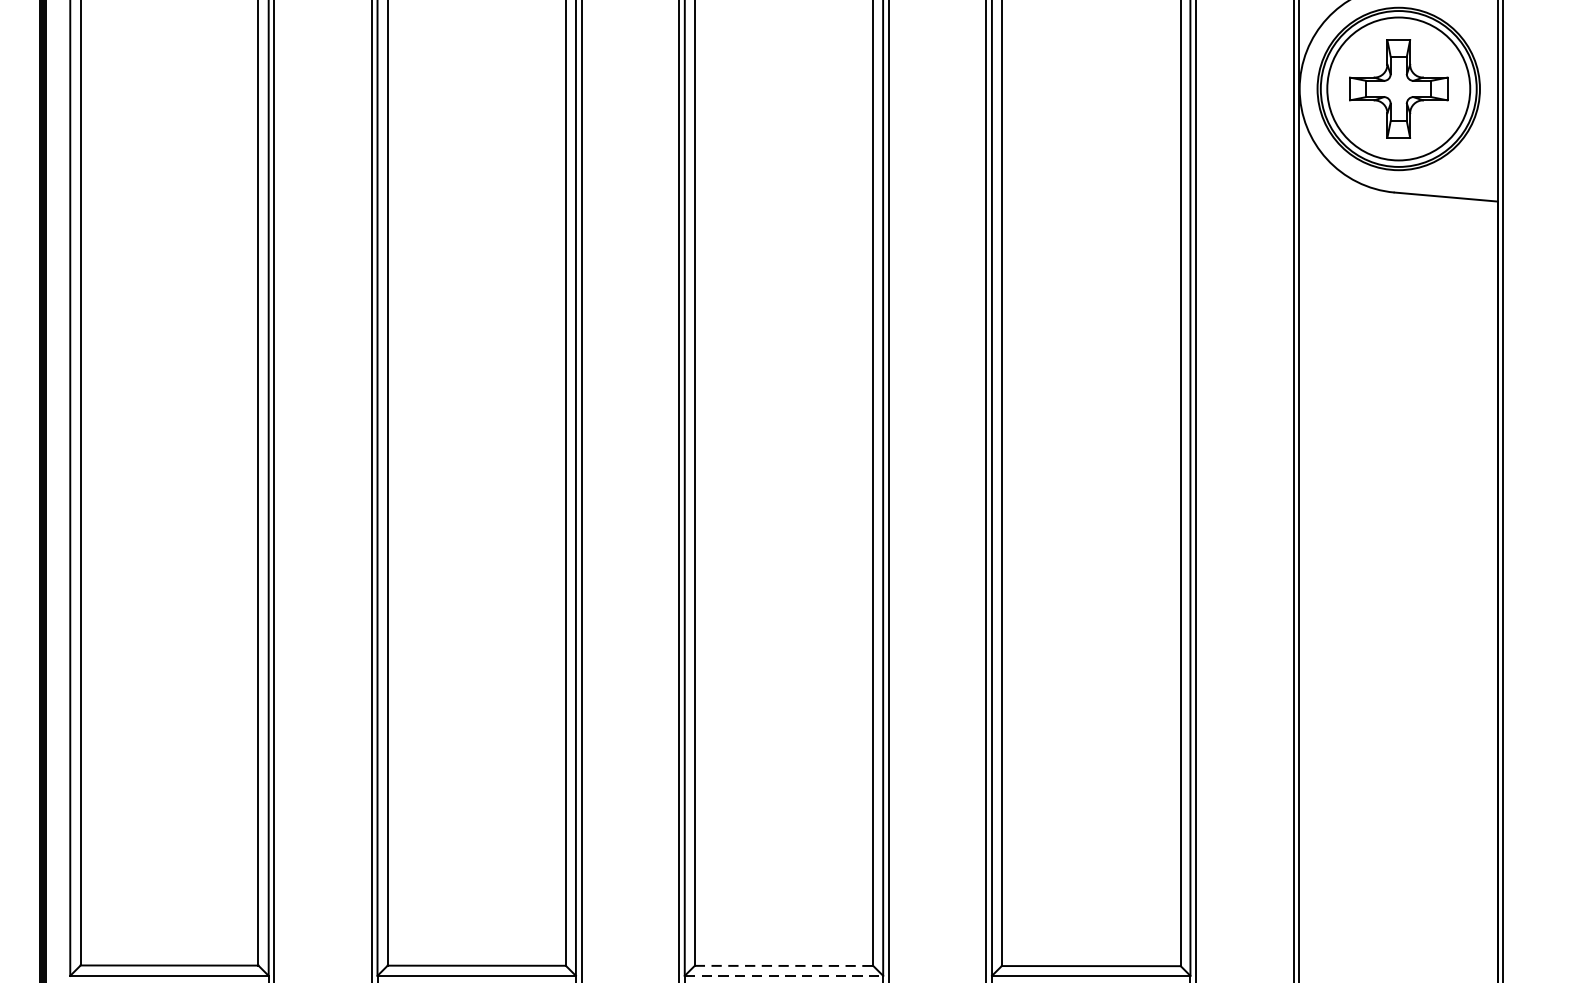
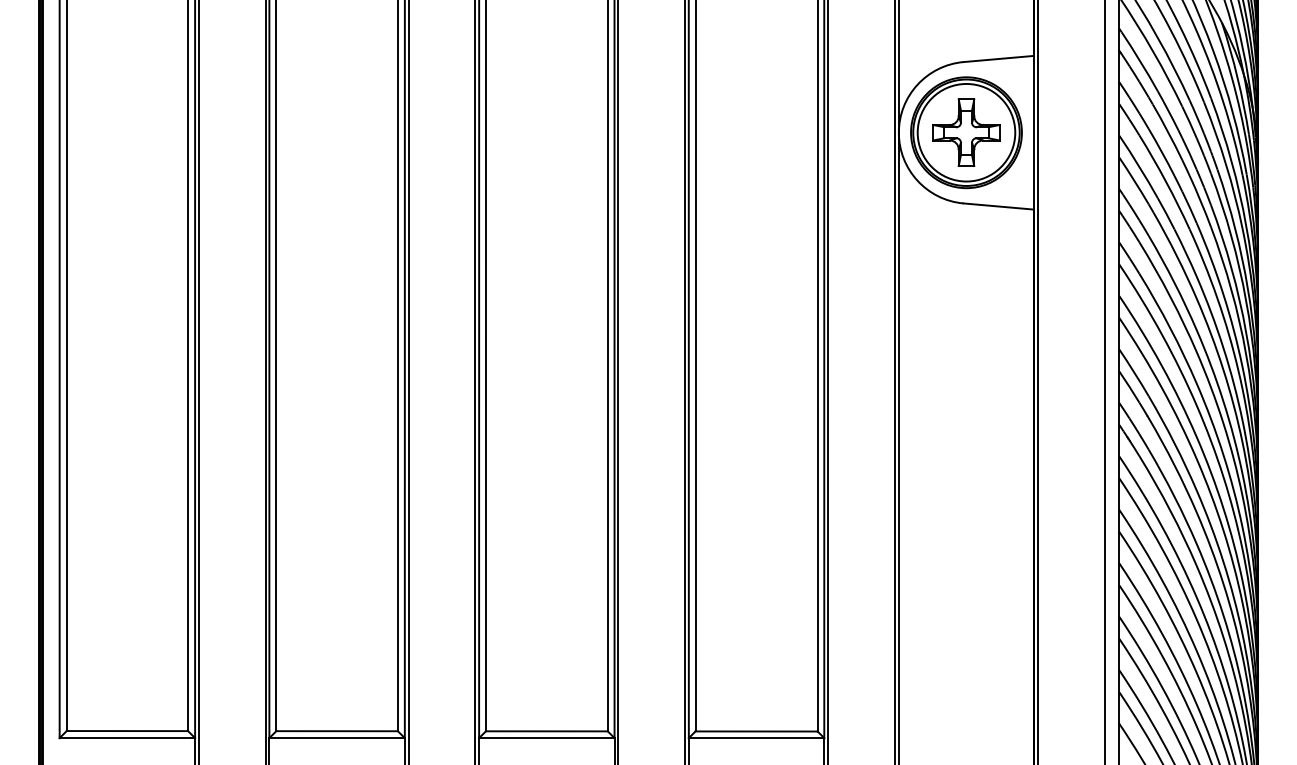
line: (783, 966) -> (546, 731), dashed -> solid
line: (783, 976) -> (546, 738), dashed -> solid

